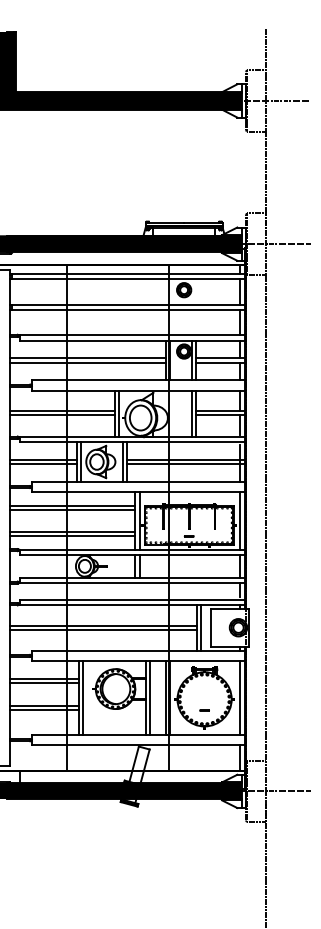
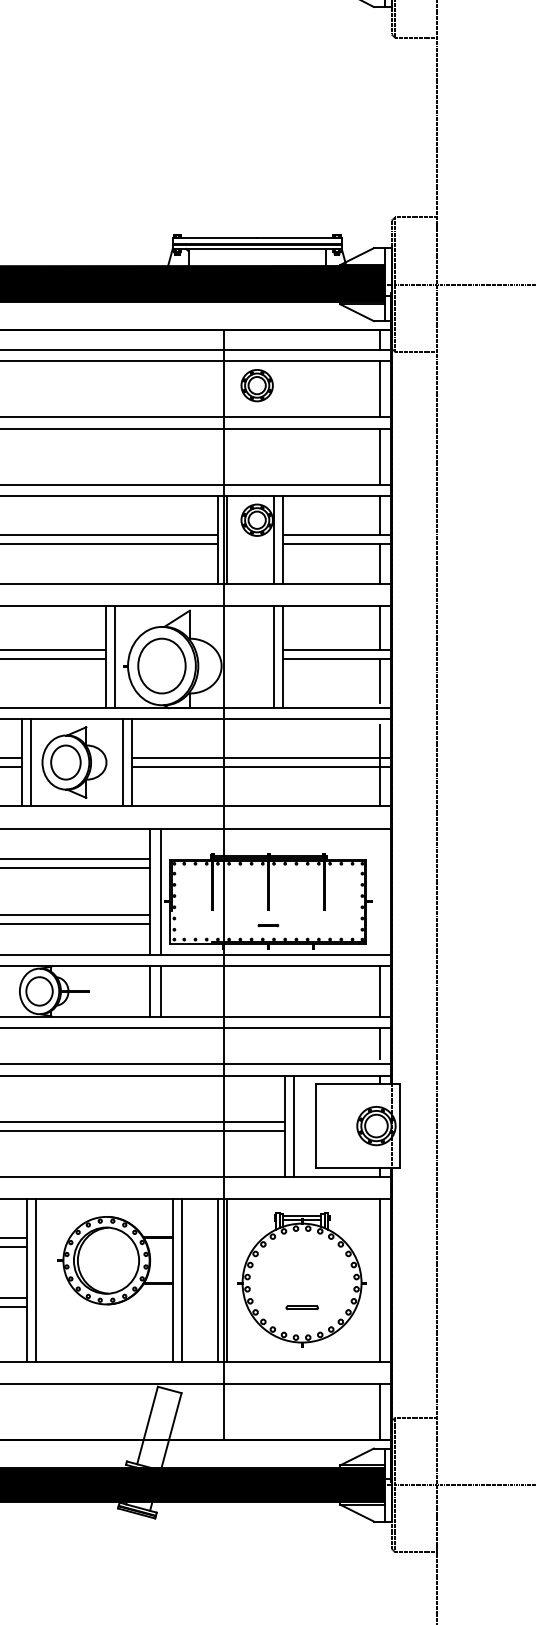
line: (239, 520) -> (378, 890), removed
part: (204, 710) -> (301, 1307), size x1.6

